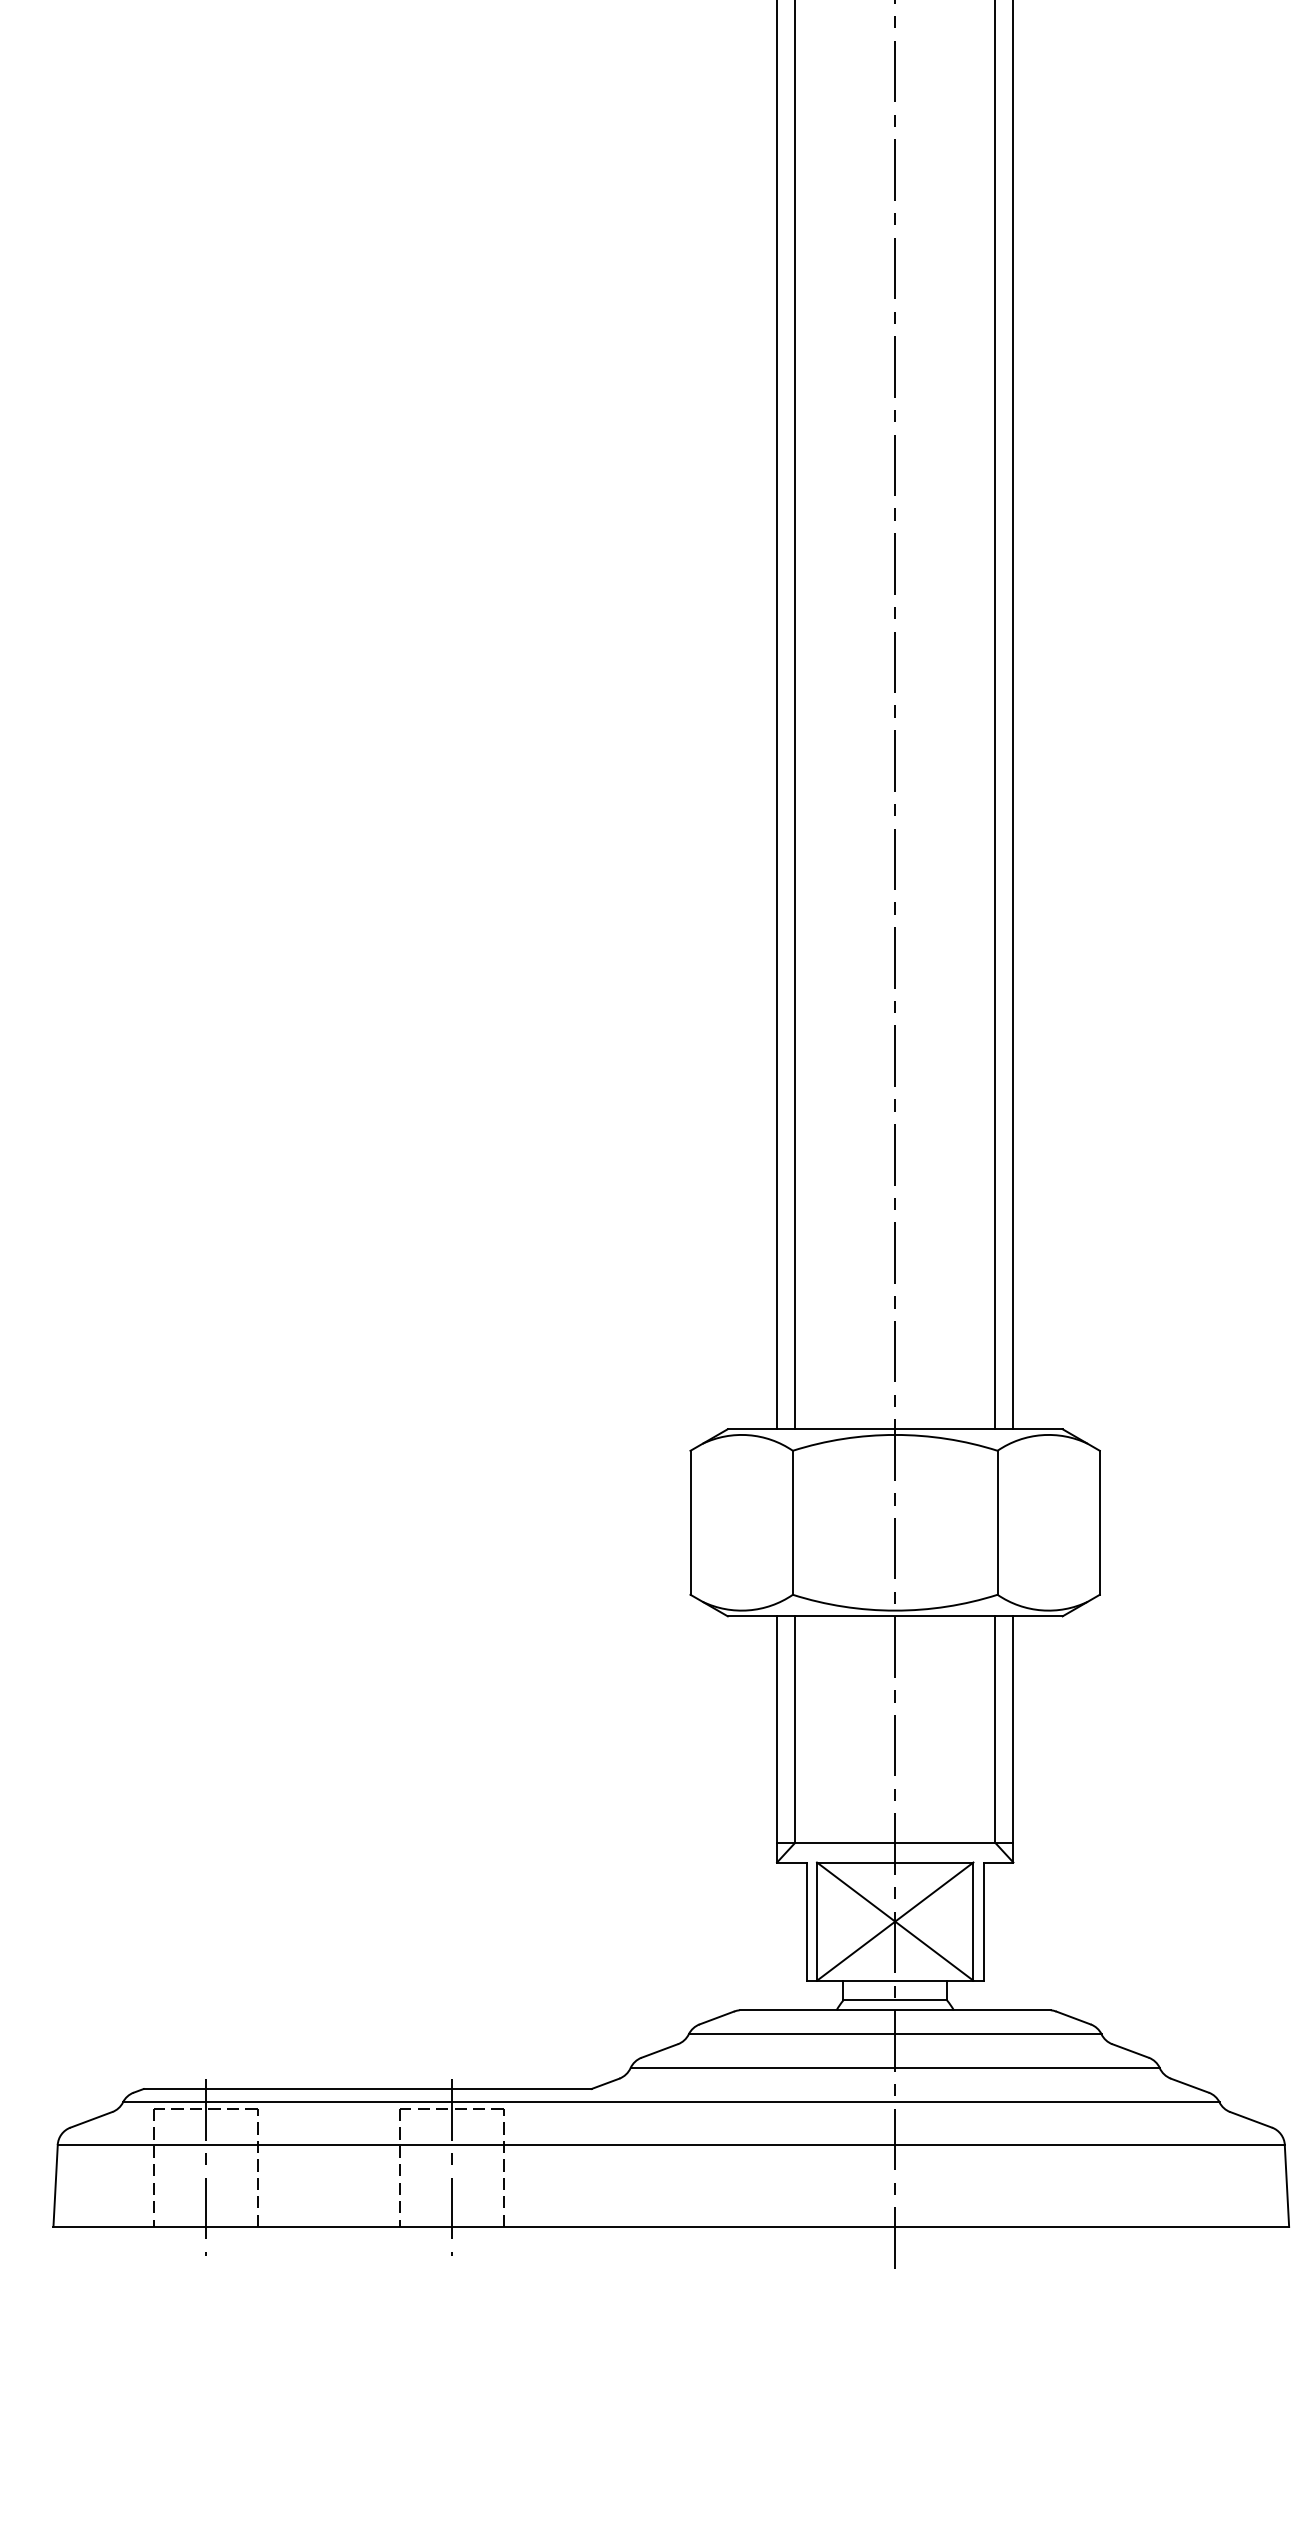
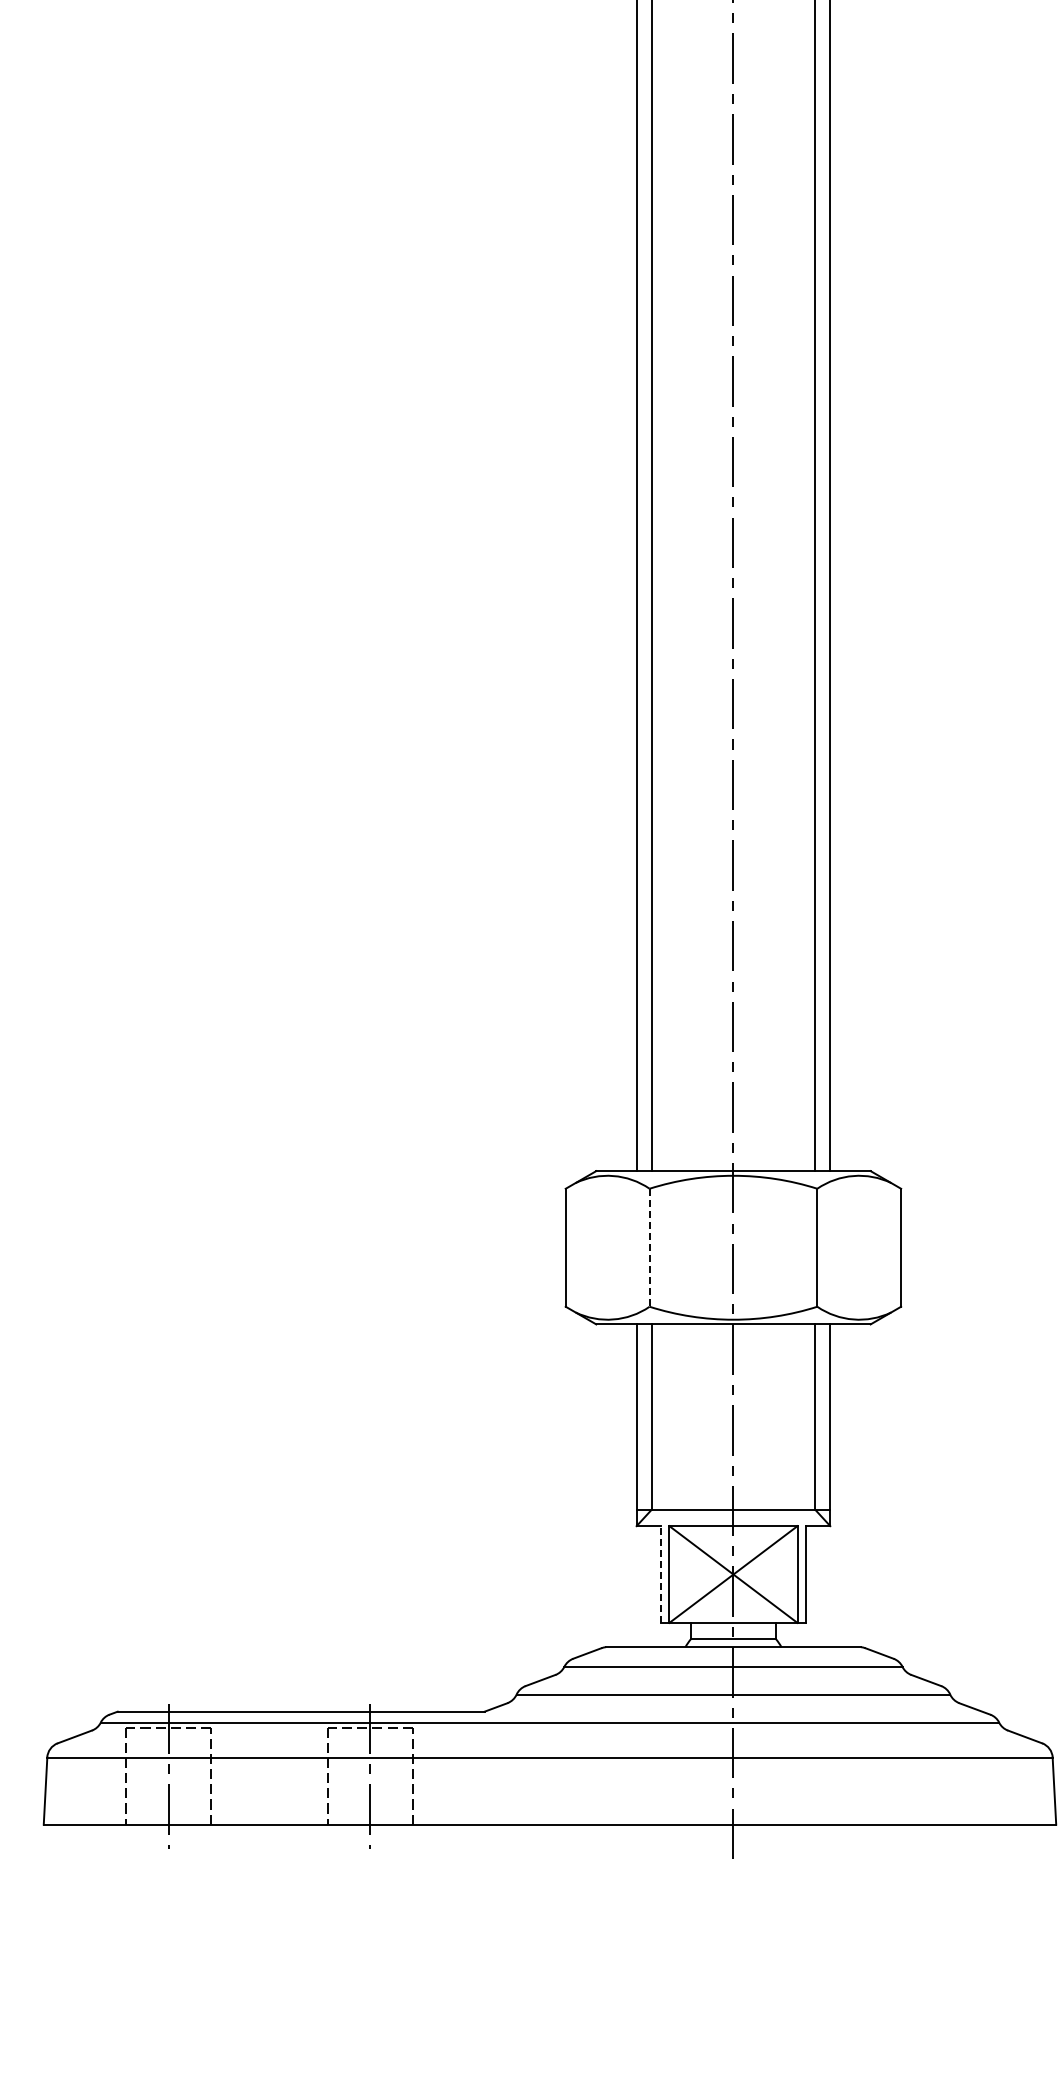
line: (792, 1522) -> (649, 1247), solid -> dashed
line: (806, 1921) -> (660, 1574), solid -> dashed

